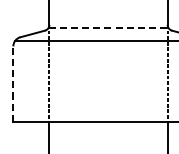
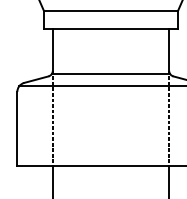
line: (109, 28) -> (111, 74), dashed -> solid
line: (13, 83) -> (17, 128), dashed -> solid

